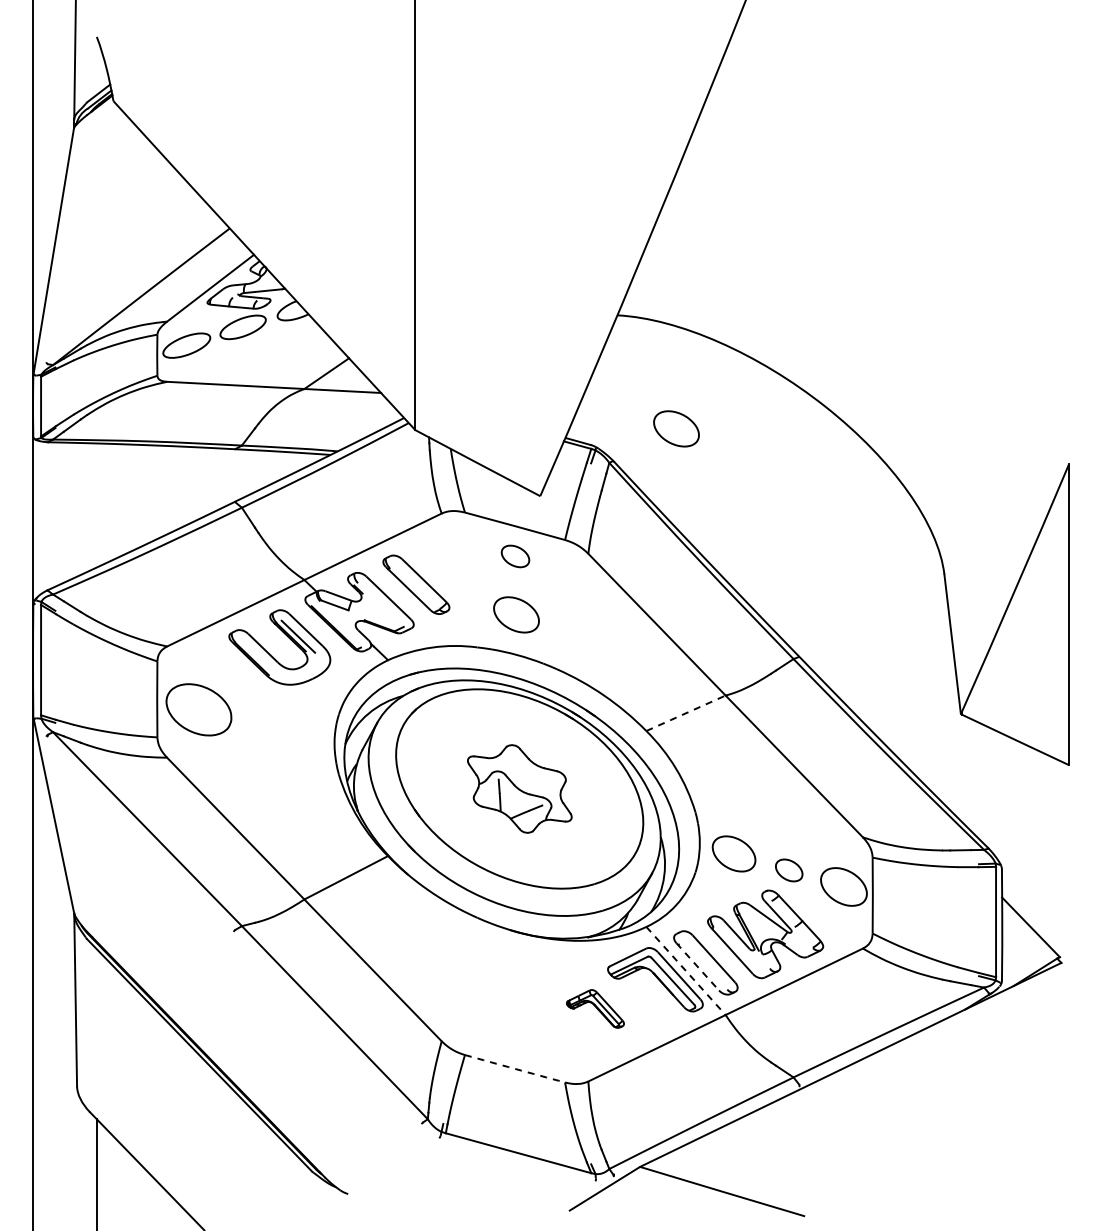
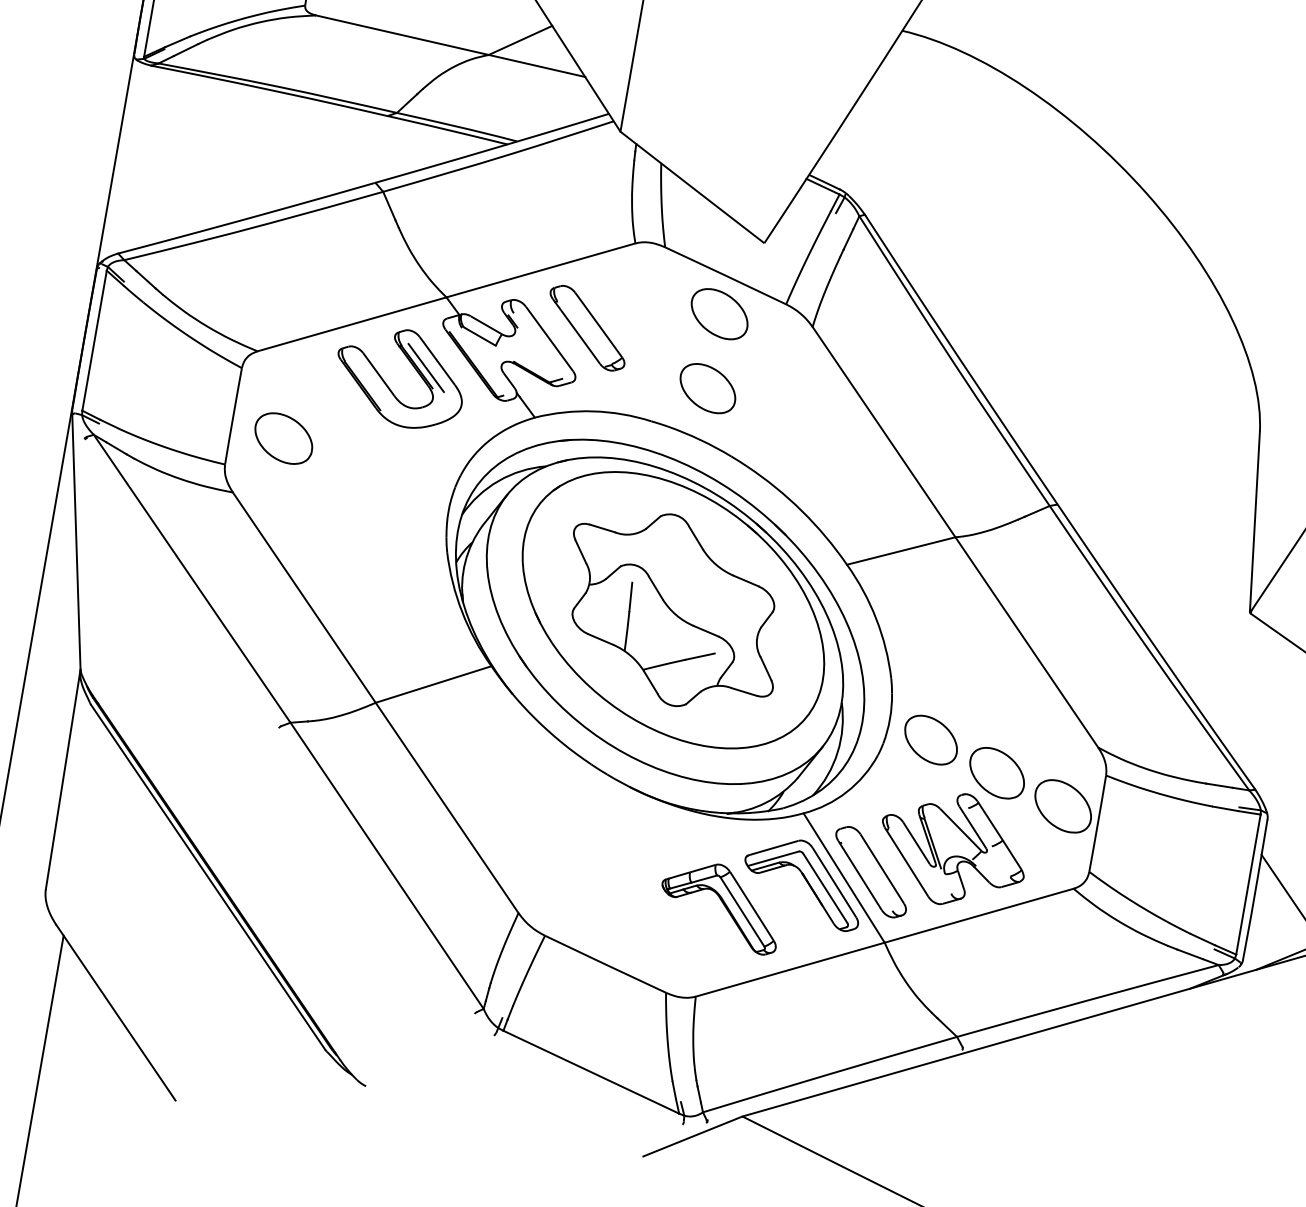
part: (676, 428) -> (952, 187), removed
part: (515, 556) -> (719, 314), size x1.67
part: (198, 709) -> (283, 438), size x0.71
line: (686, 713) -> (901, 551), dashed -> solid
part: (519, 788) -> (673, 609), size x1.67
part: (789, 870) -> (997, 773), size x1.67
line: (698, 967) -> (860, 876), dashed -> solid
line: (686, 971) -> (844, 878), dashed -> solid
part: (595, 1008) -> (720, 905), size x1.67
arc: (515, 1068) -> (606, 964), dashed -> solid

